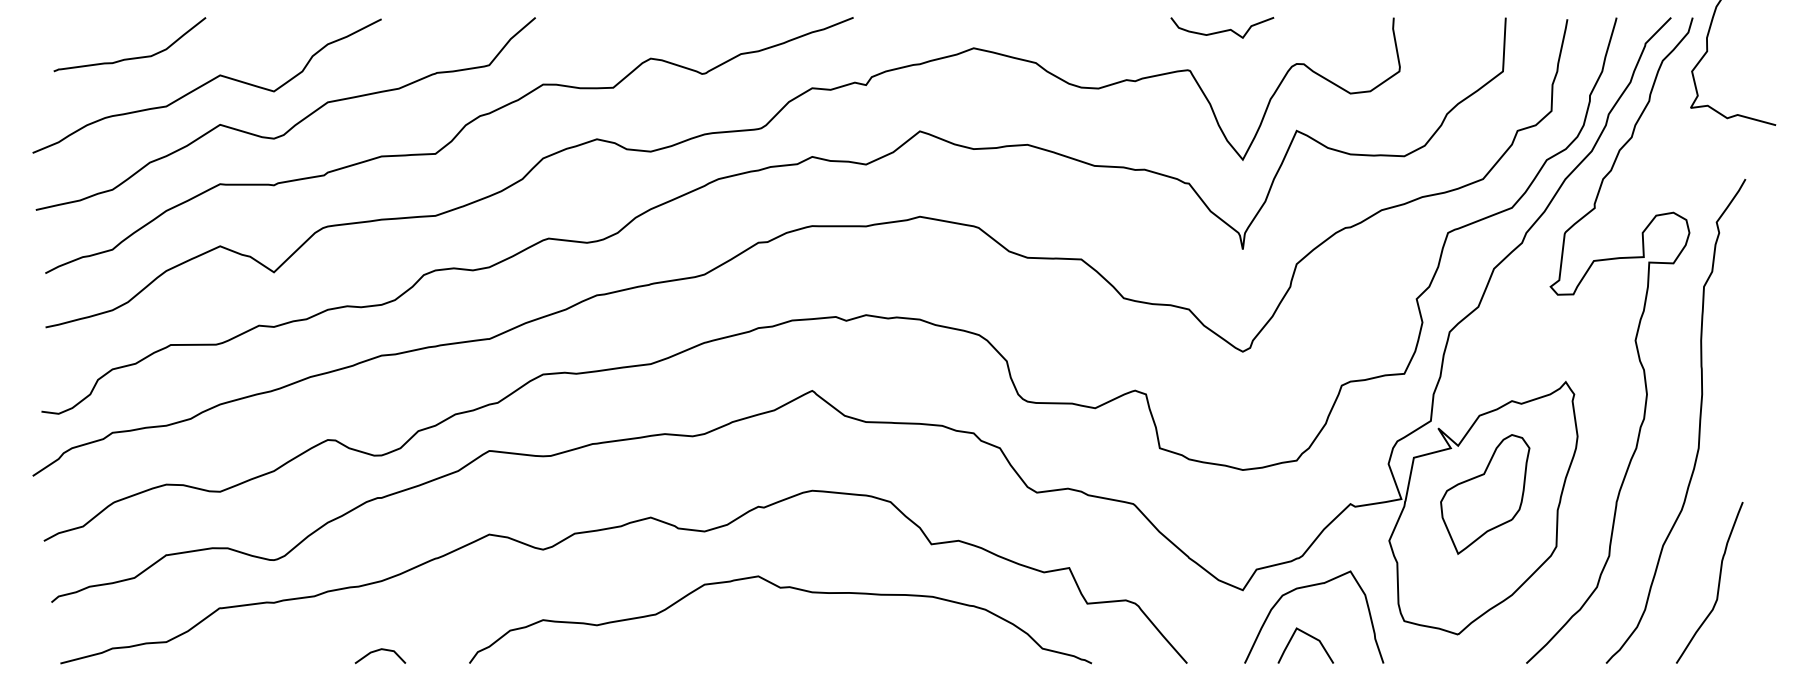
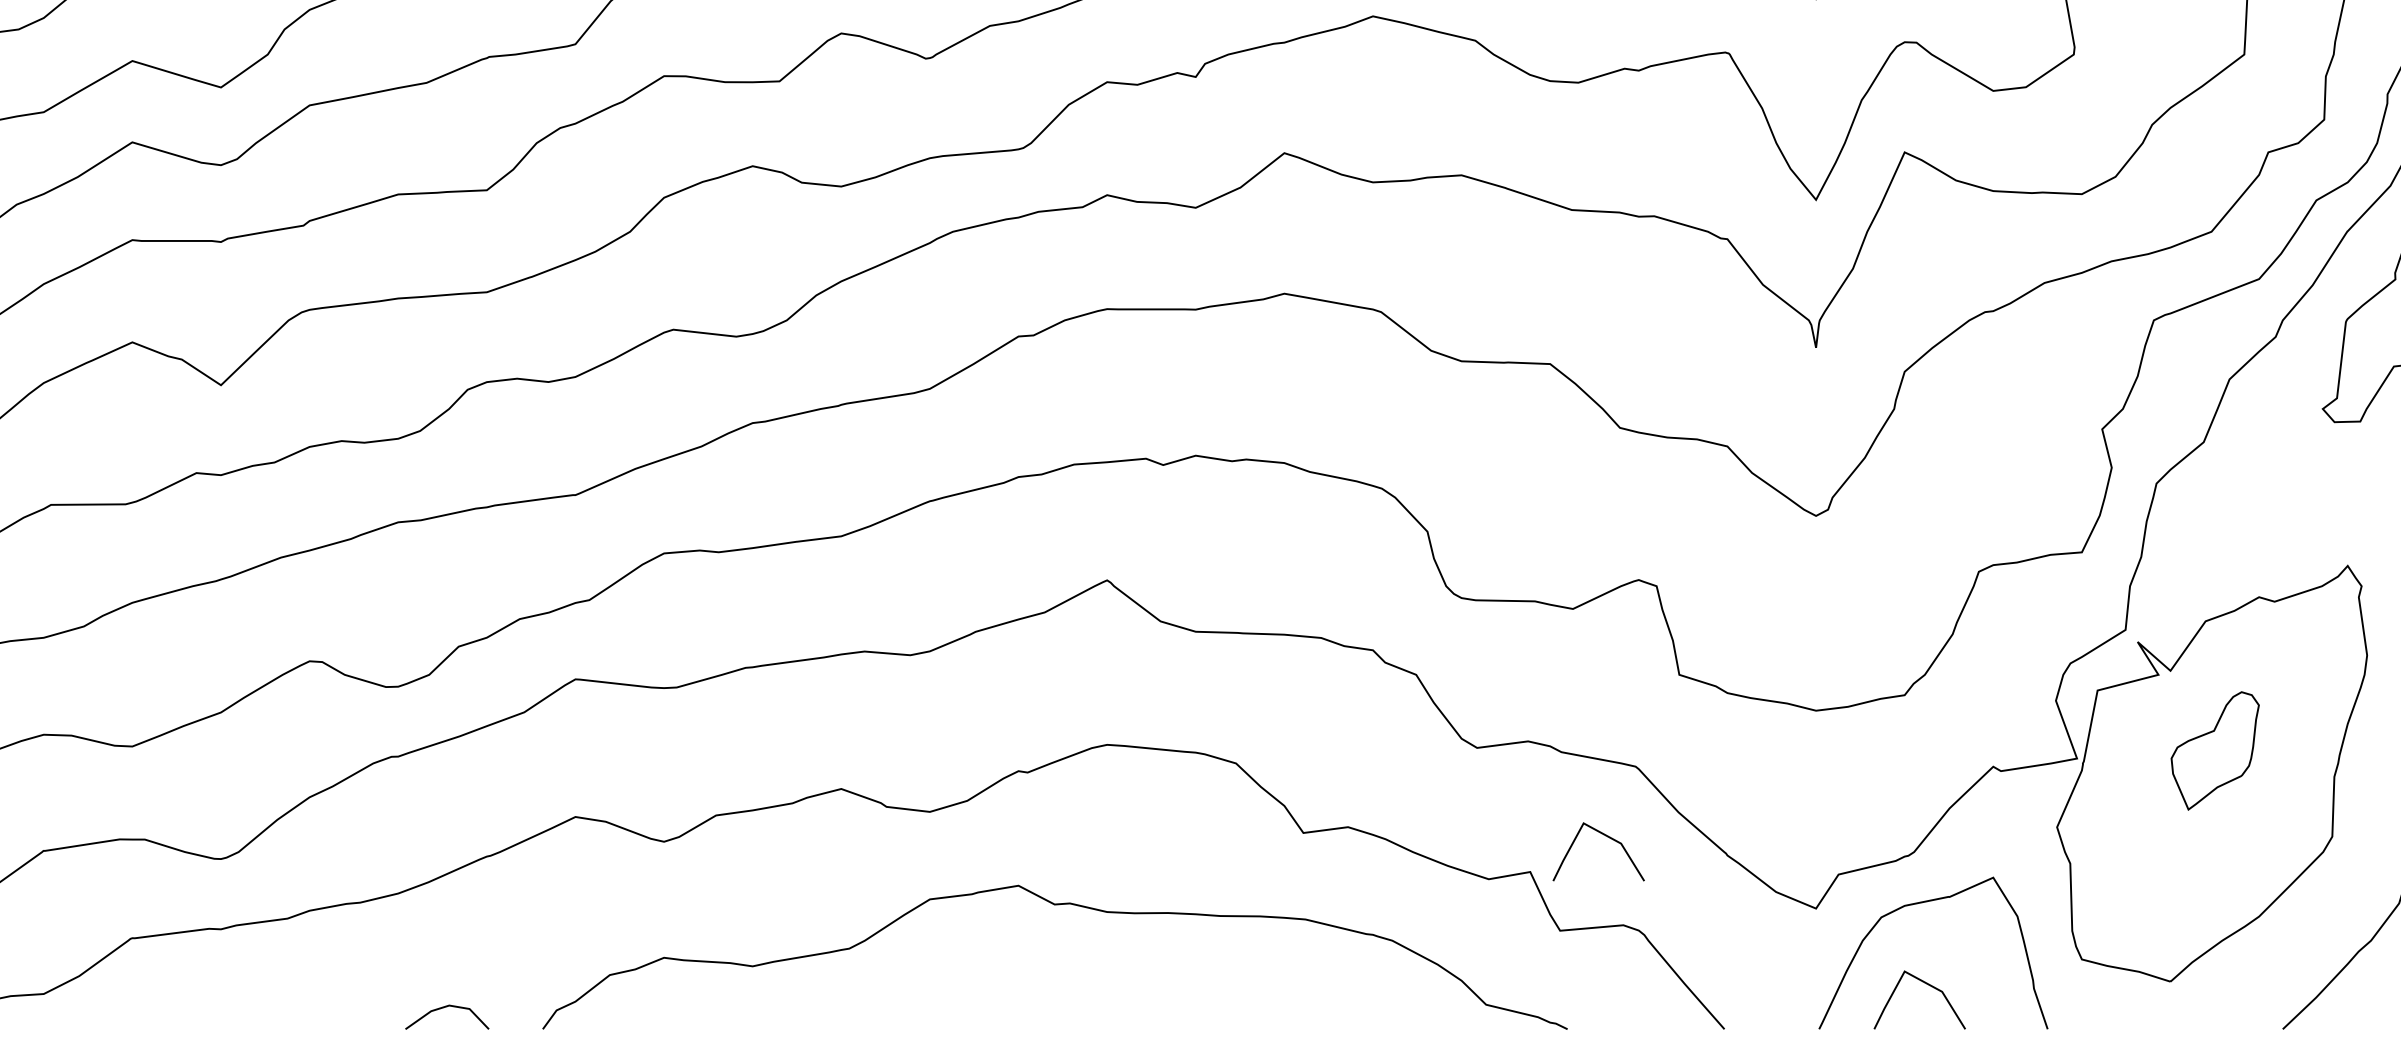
part: (1485, 494) -> (2215, 750), size x0.6
line: (1114, 546) -> (1604, 836), added
line: (378, 651) -> (444, 1009), moved

